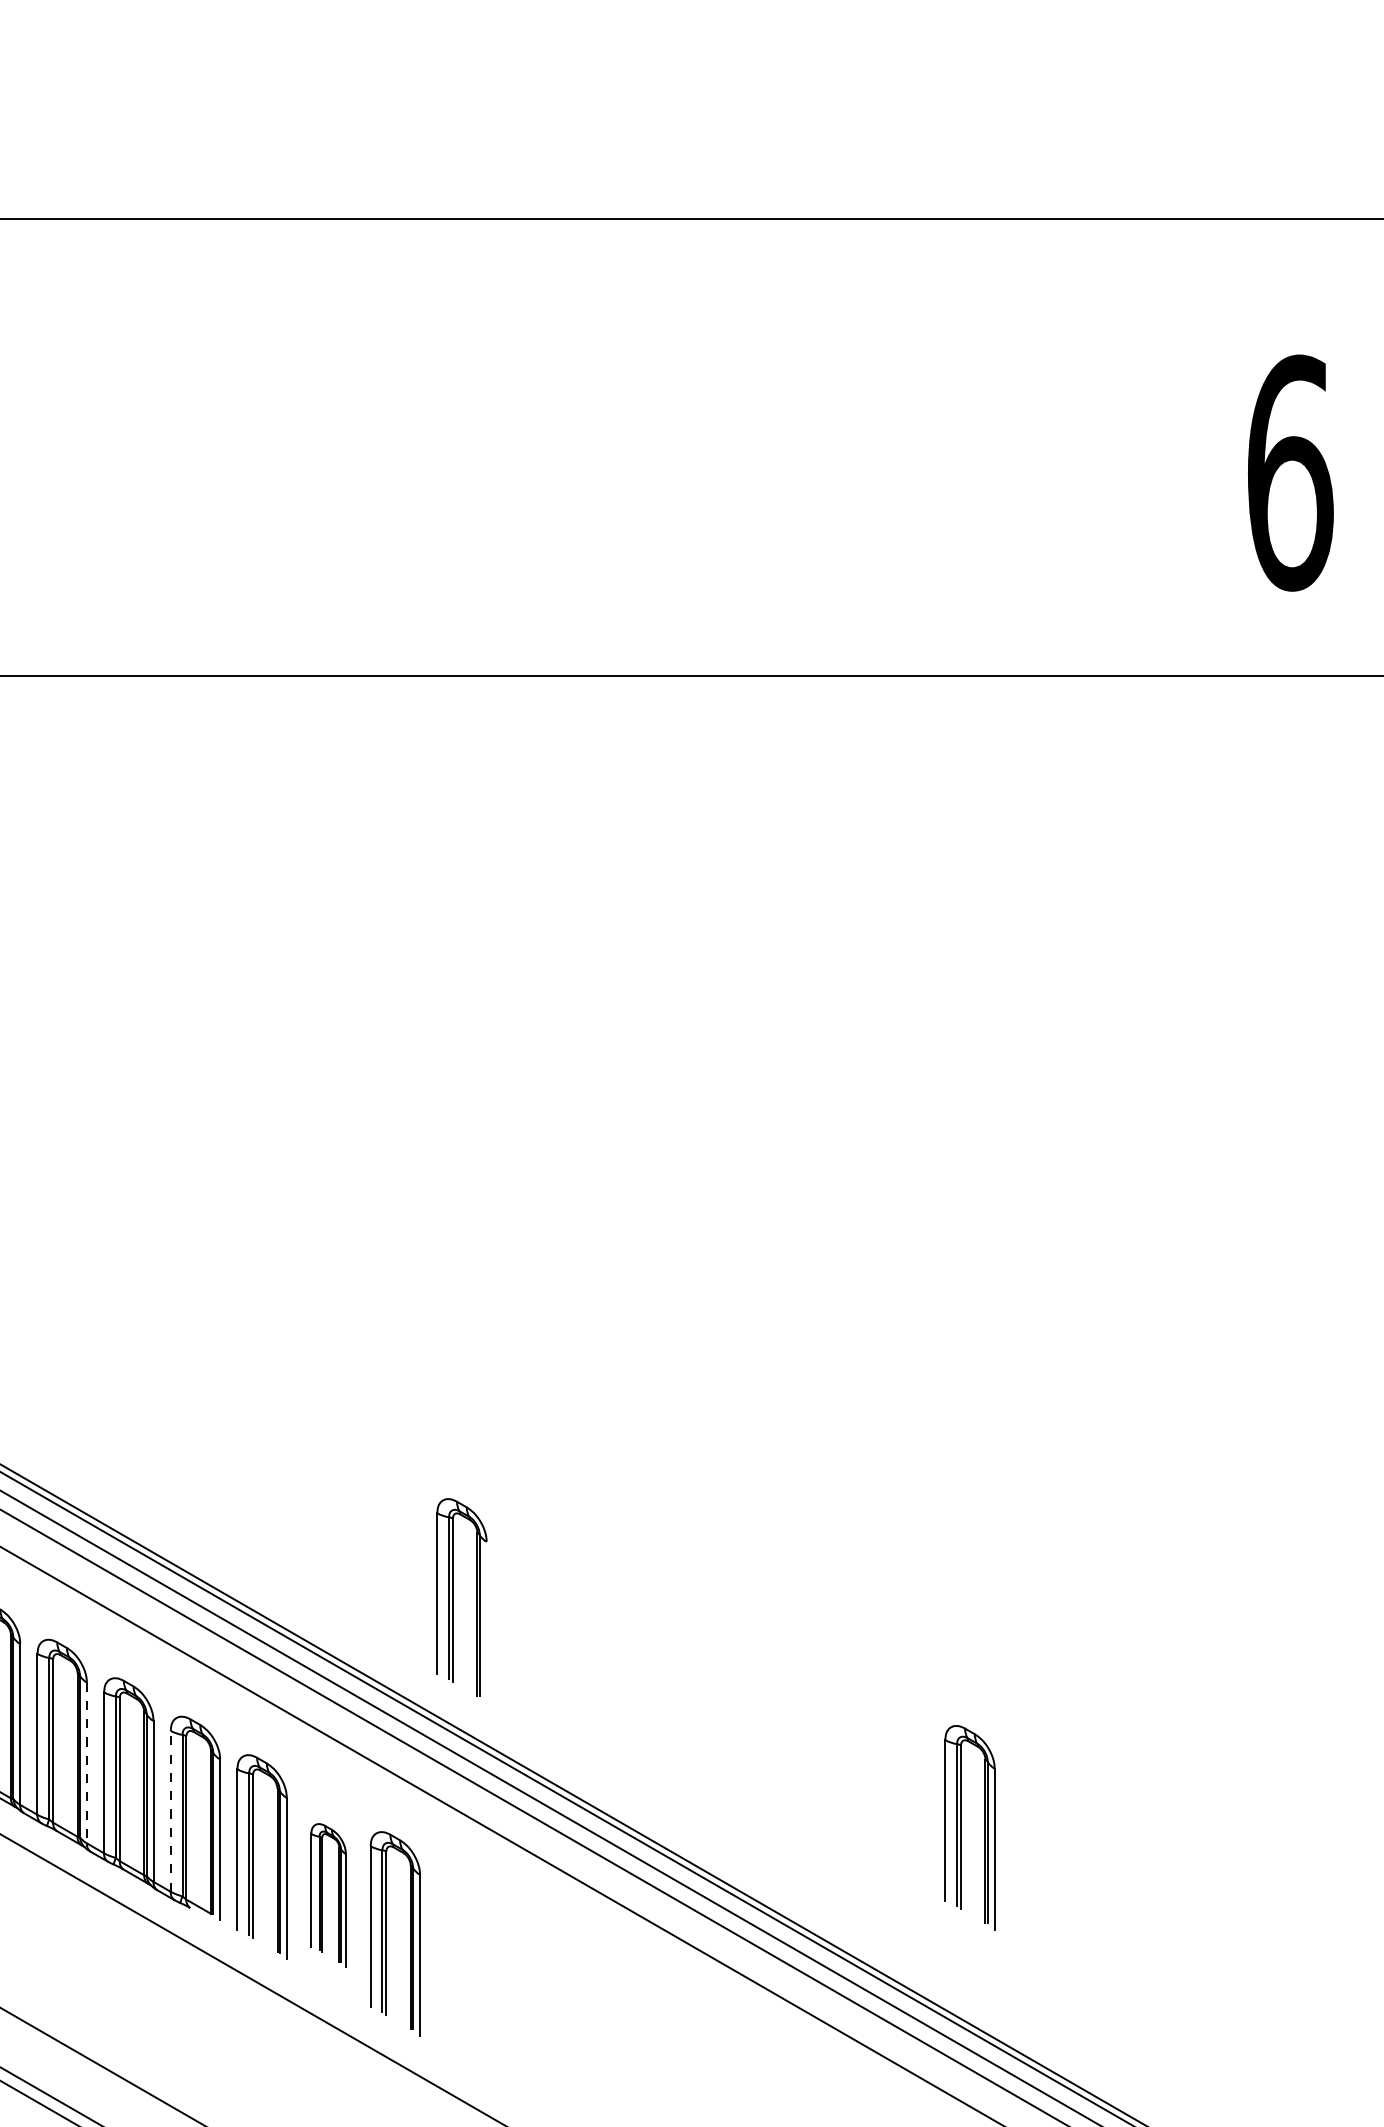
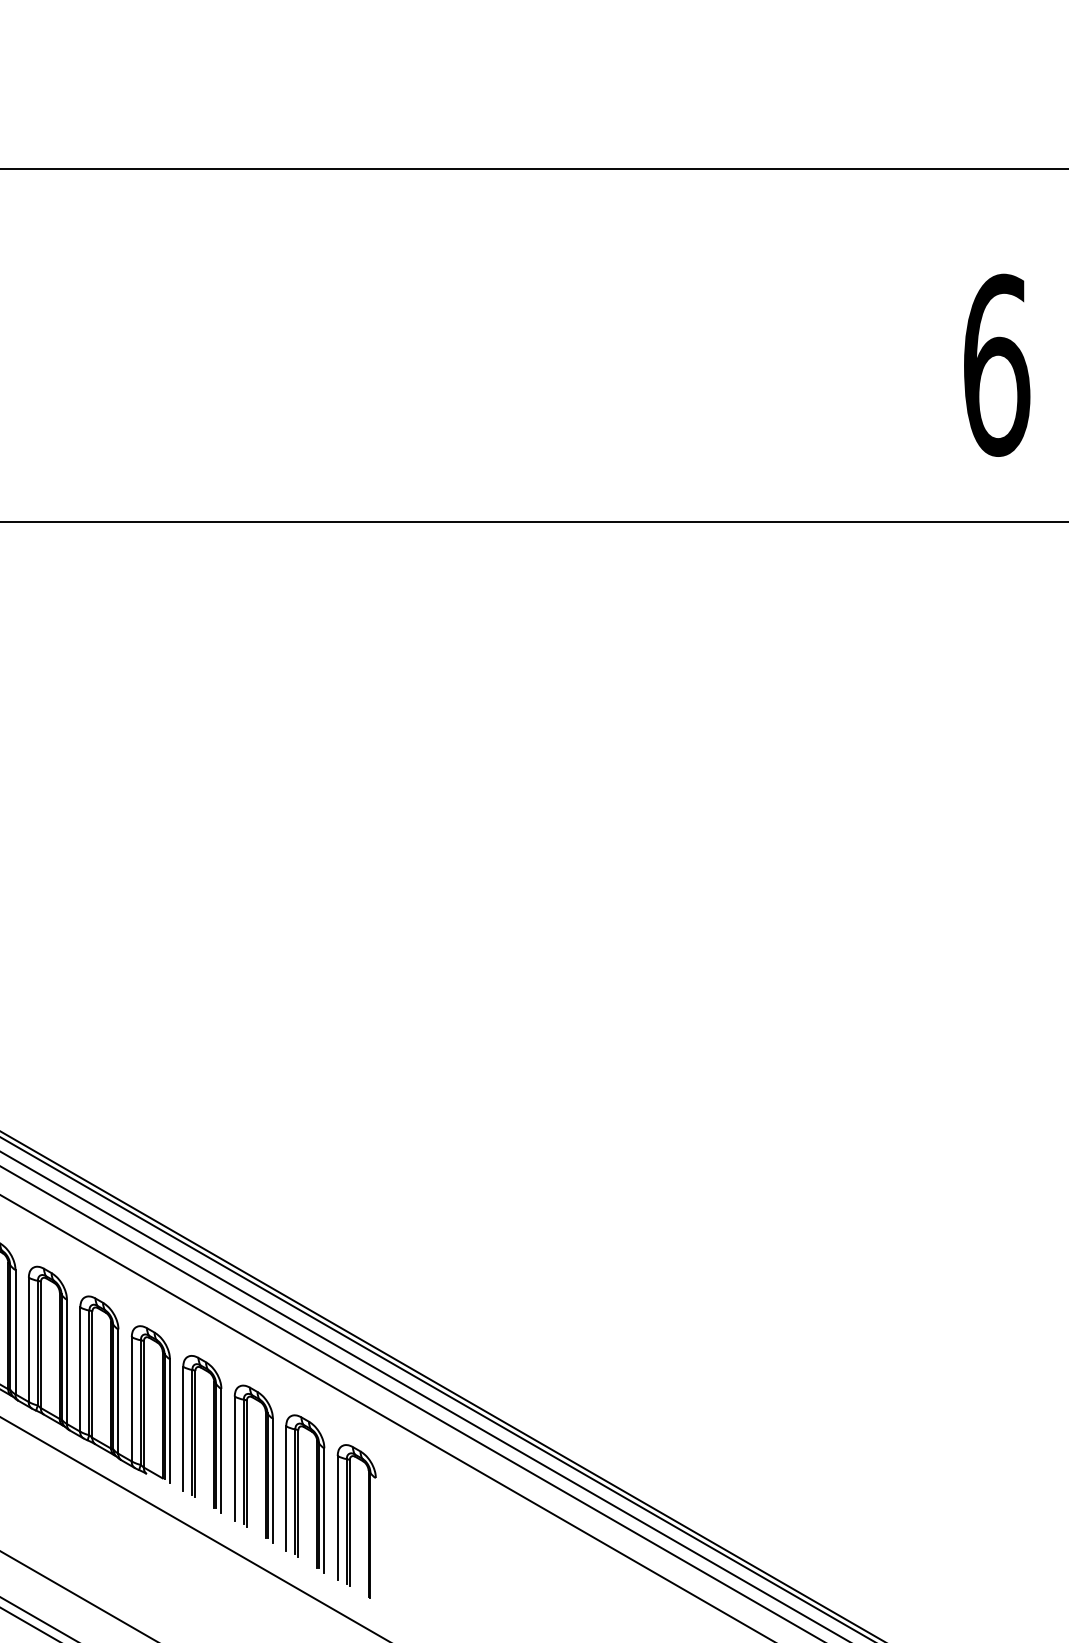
part: (461, 1598) -> (356, 1521), moved
line: (86, 1763) -> (66, 1362), dashed -> solid
line: (170, 1810) -> (131, 1398), dashed -> solid
part: (961, 1827) -> (742, 1411), removed
part: (328, 1894) -> (253, 1463), size x1.43

